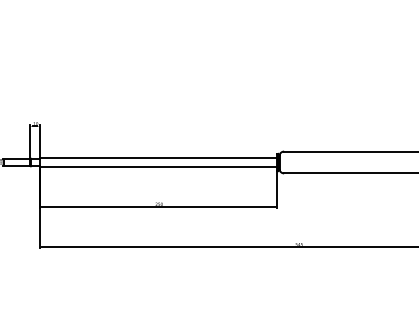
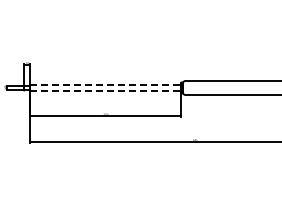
line: (158, 157) -> (105, 84), solid -> dashed
line: (158, 168) -> (105, 91), solid -> dashed

